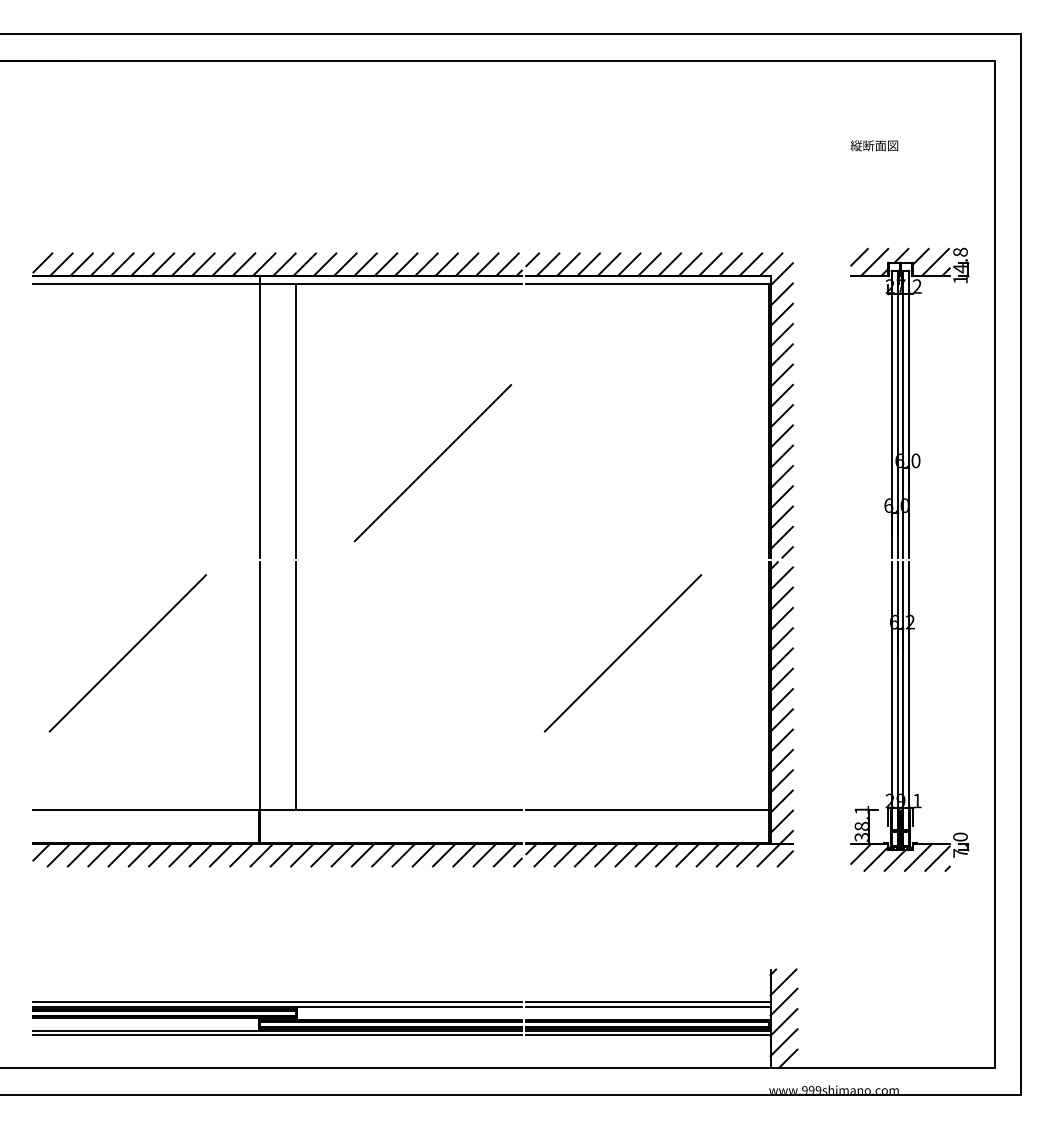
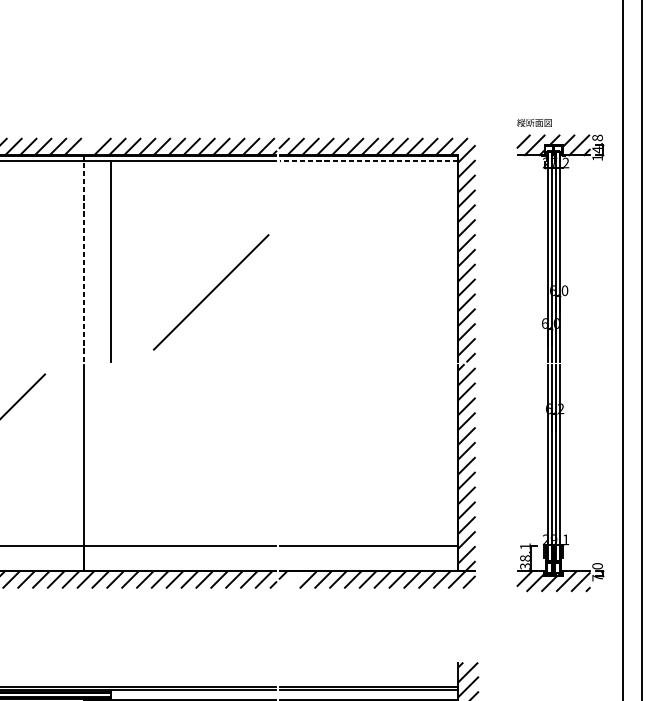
text: (874, 145) -> (534, 122), moved
line: (264, 264) -> (87, 146), removed
line: (647, 284) -> (368, 161), solid -> dashed
line: (259, 420) -> (84, 261), solid -> dashed
line: (622, 653) -> (350, 431), removed
line: (295, 685) -> (110, 455), removed
line: (545, 855) -> (293, 579), removed

